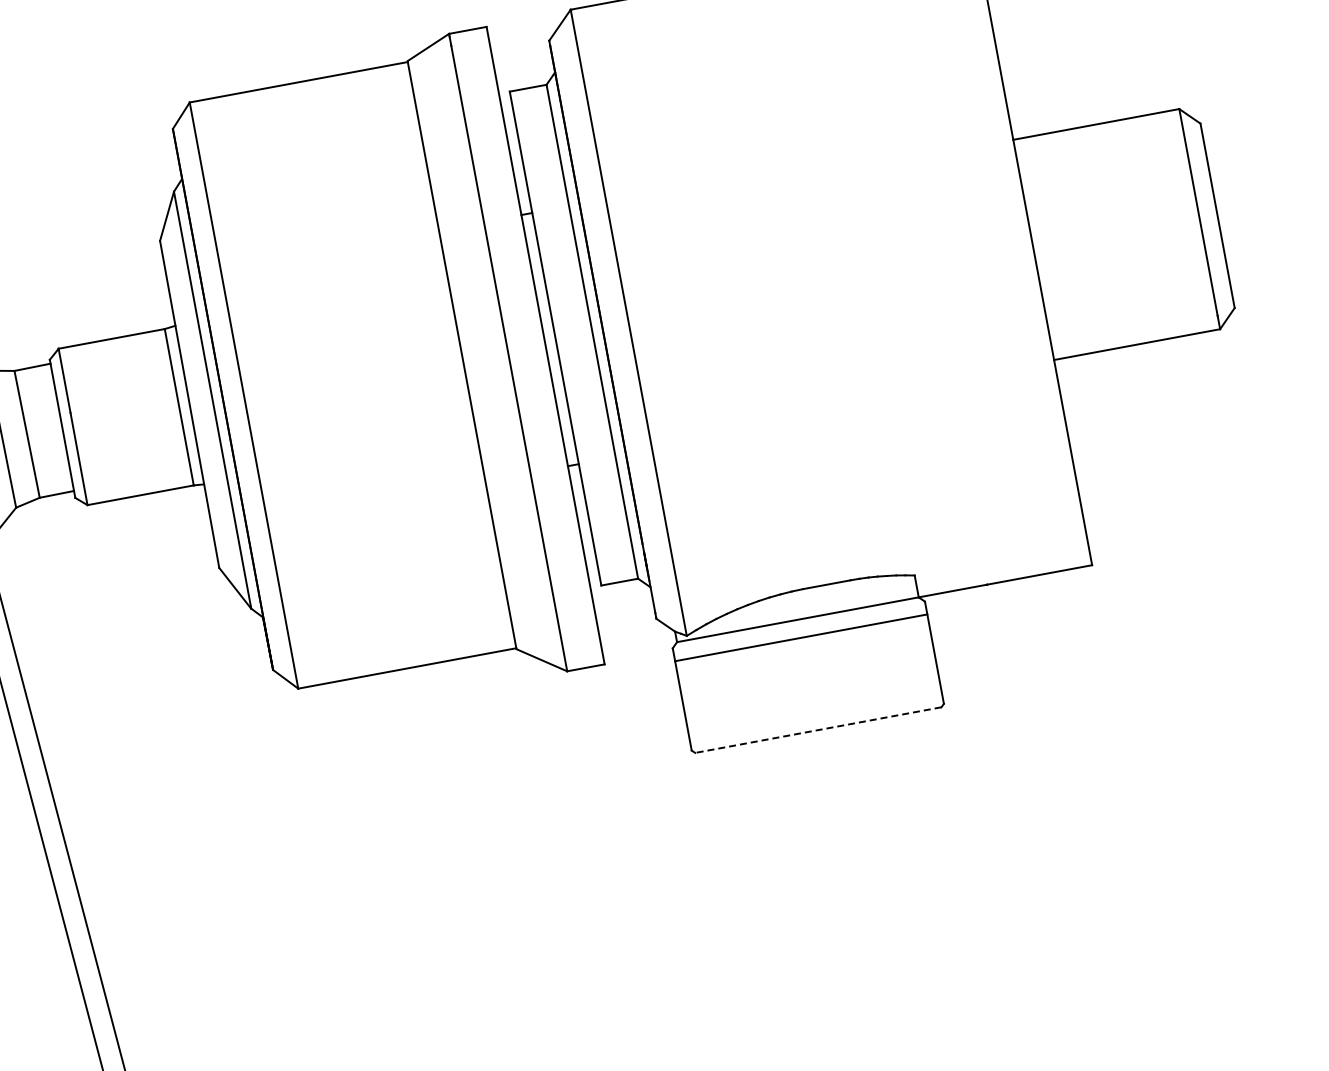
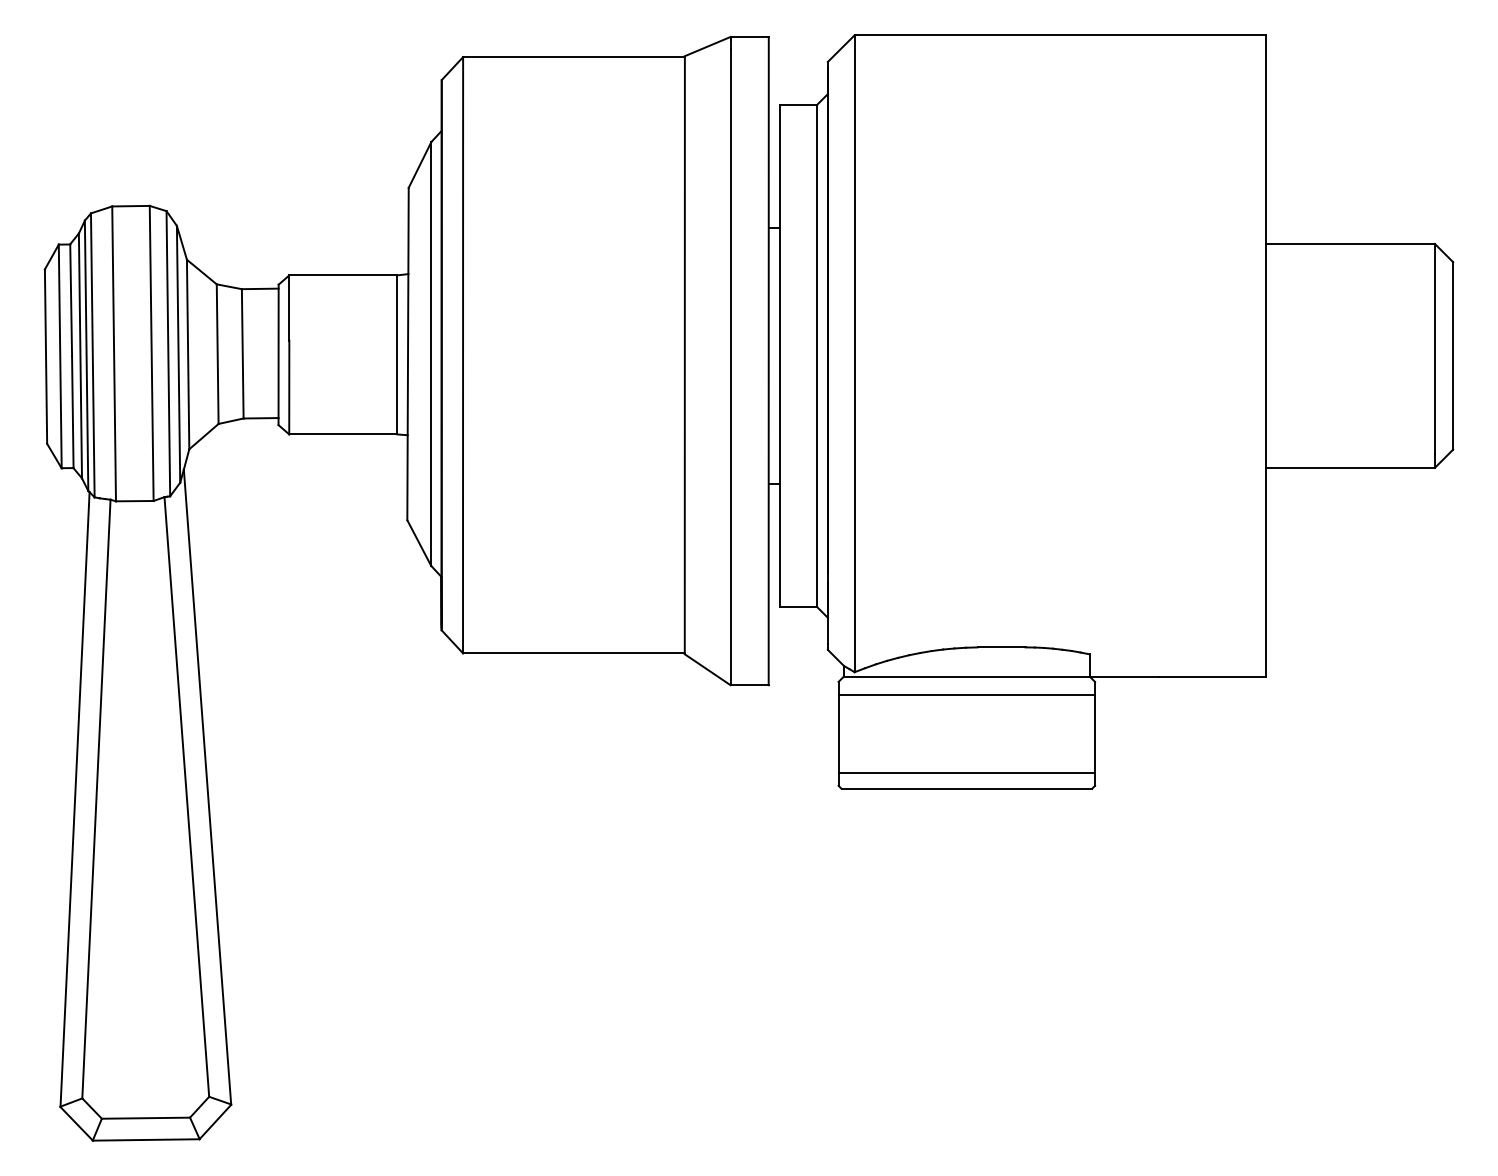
line: (815, 714) -> (966, 772), added
line: (817, 729) -> (966, 788), dashed -> solid

